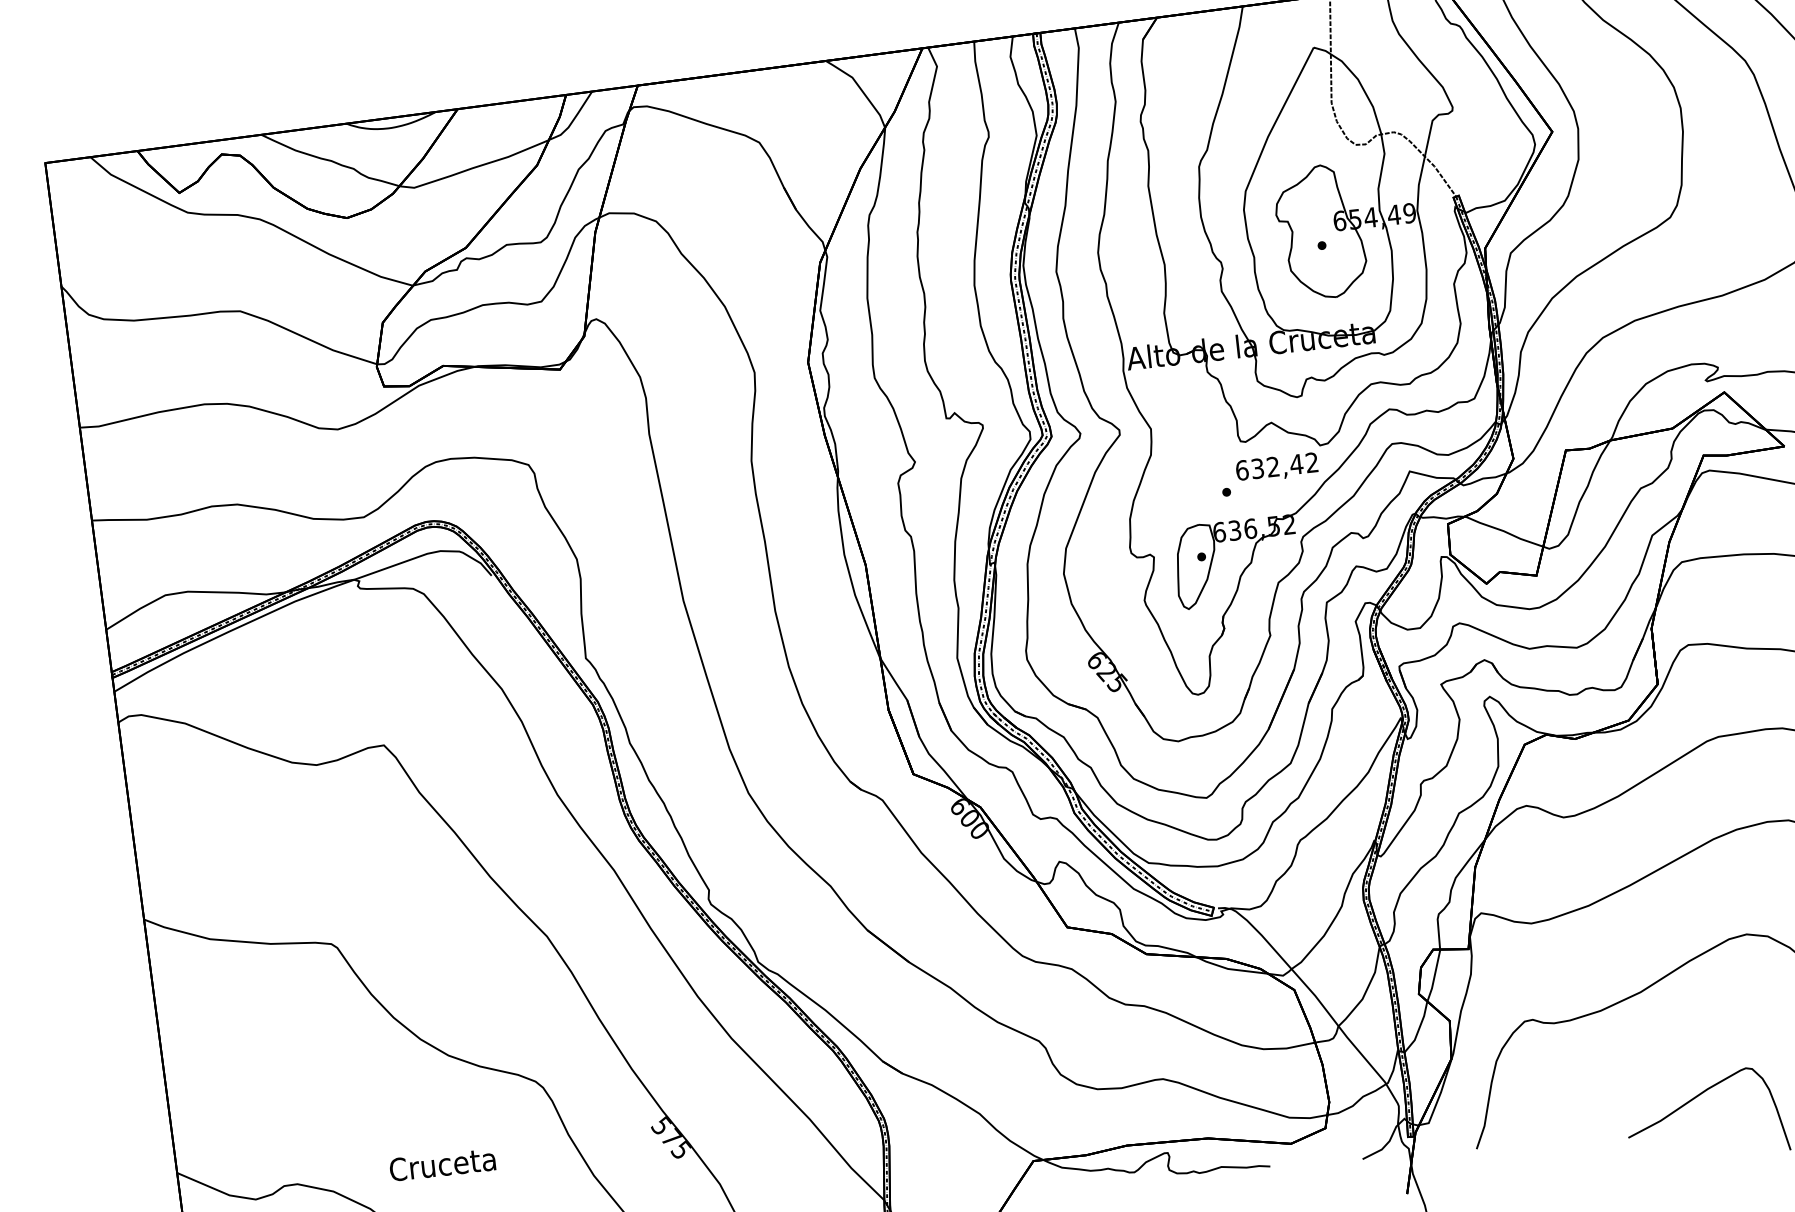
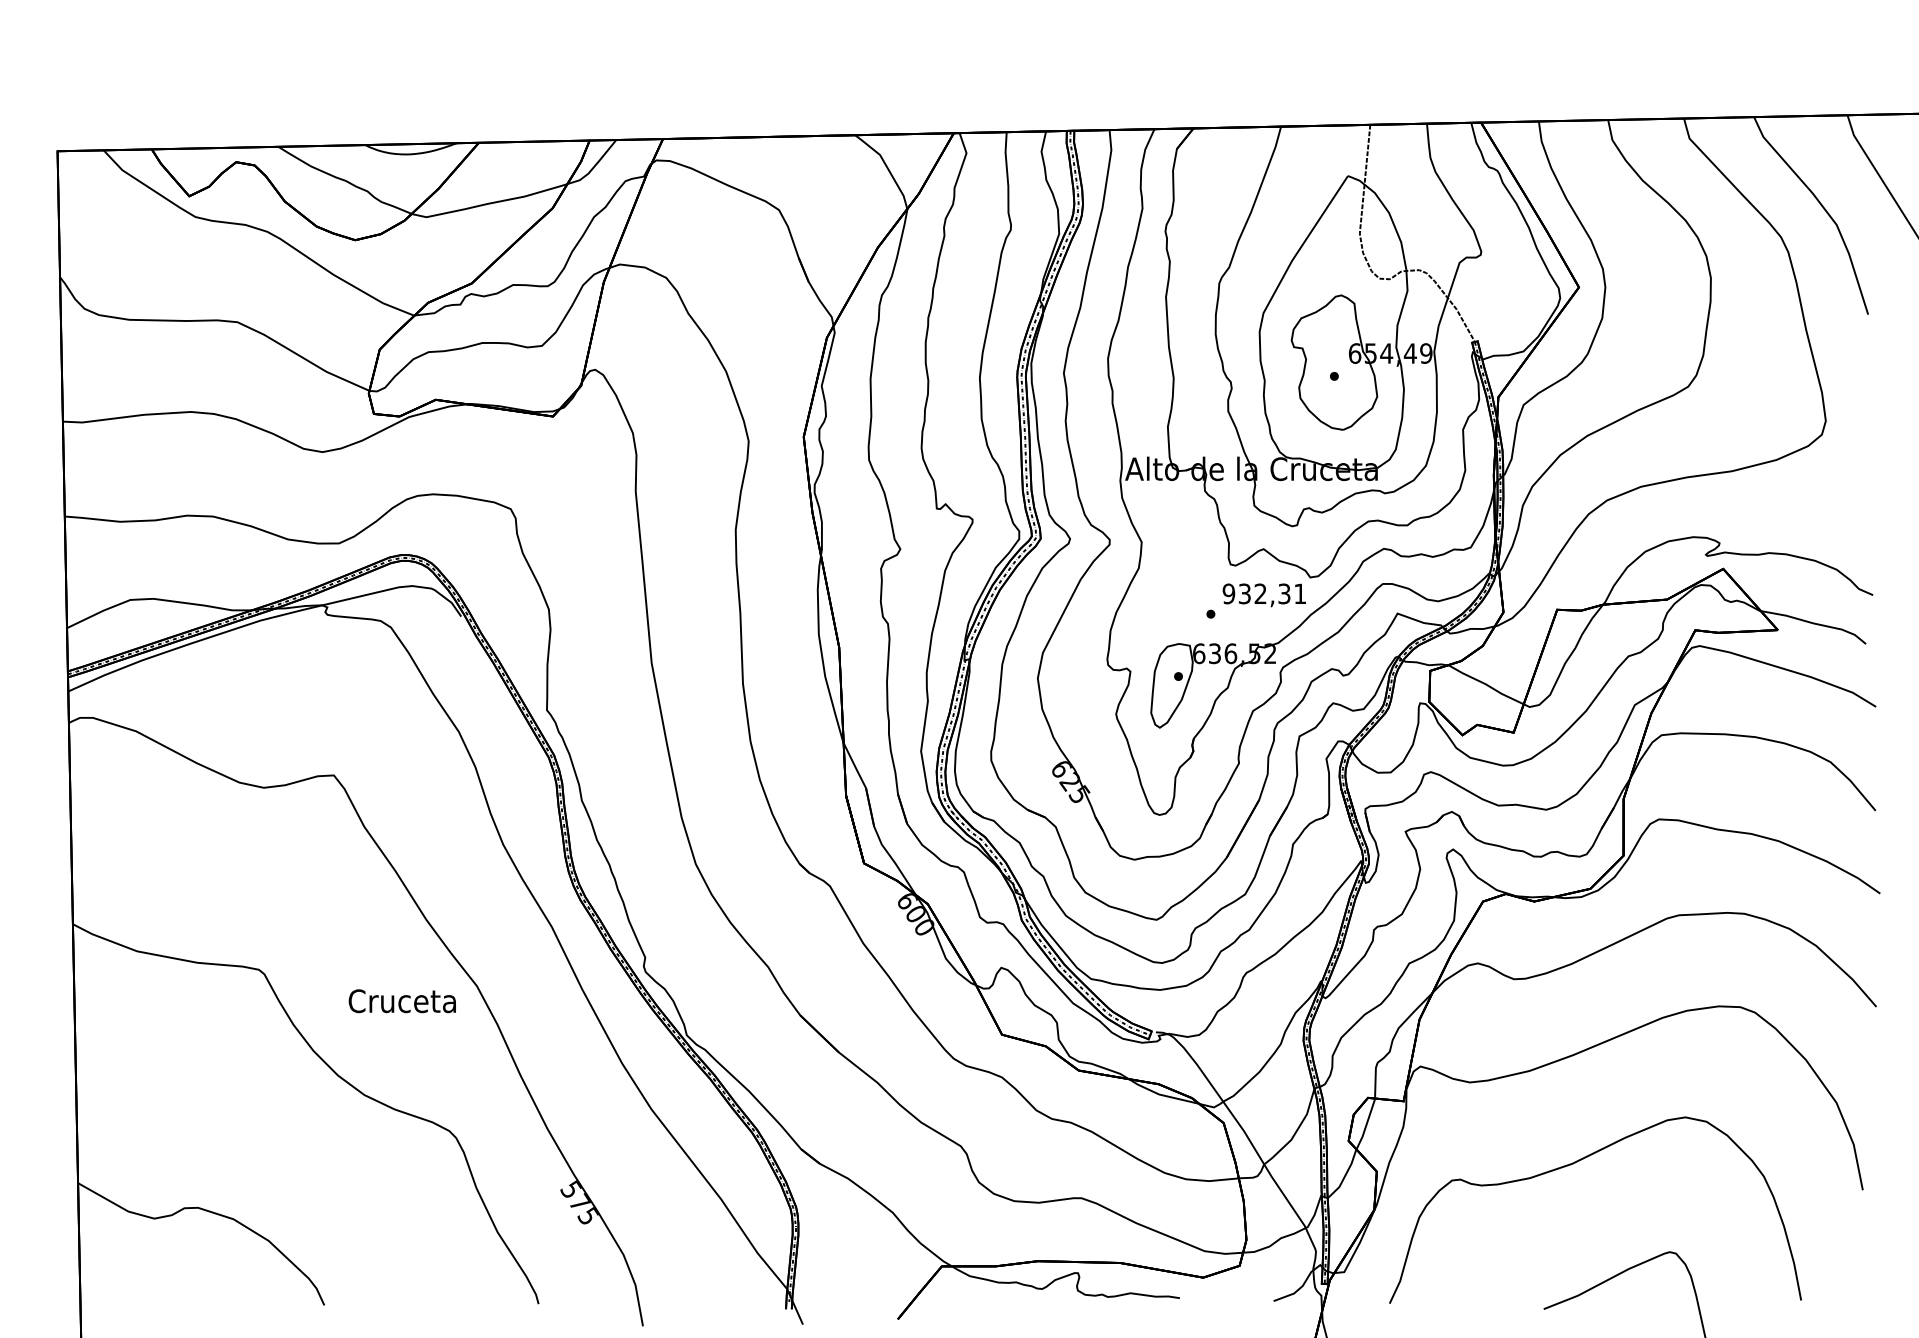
text: (1276, 466) -> (1263, 593), 632,42 -> 932,31
text: (441, 1164) -> (401, 1001), moved

